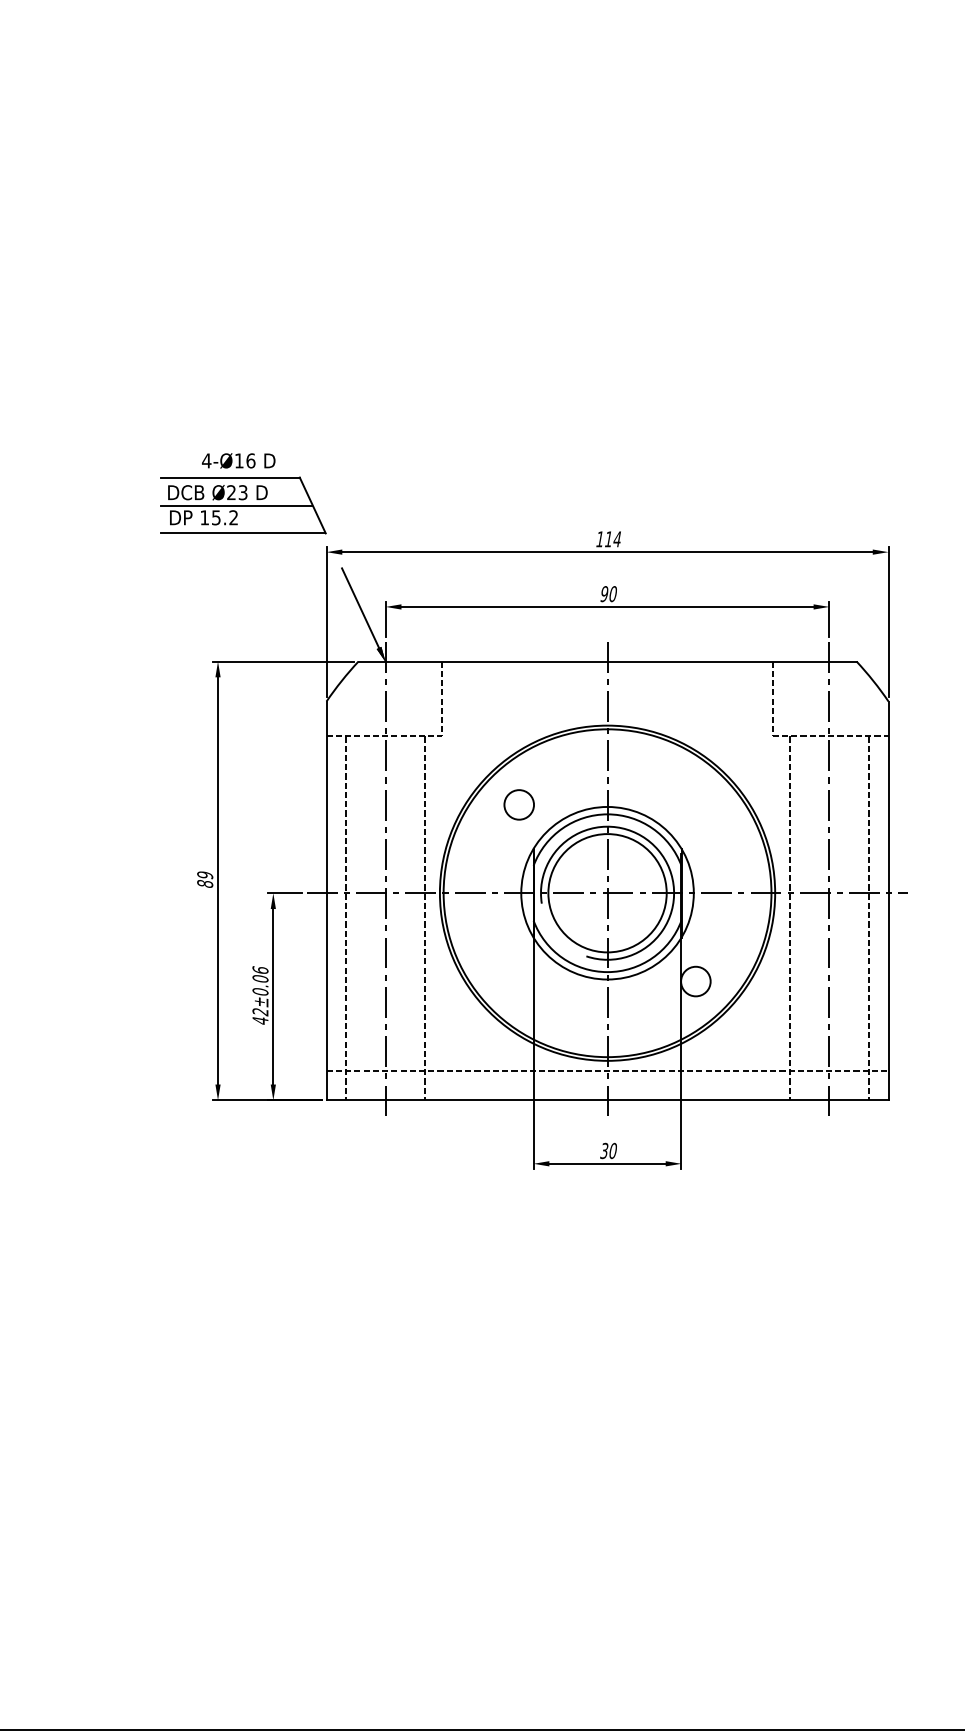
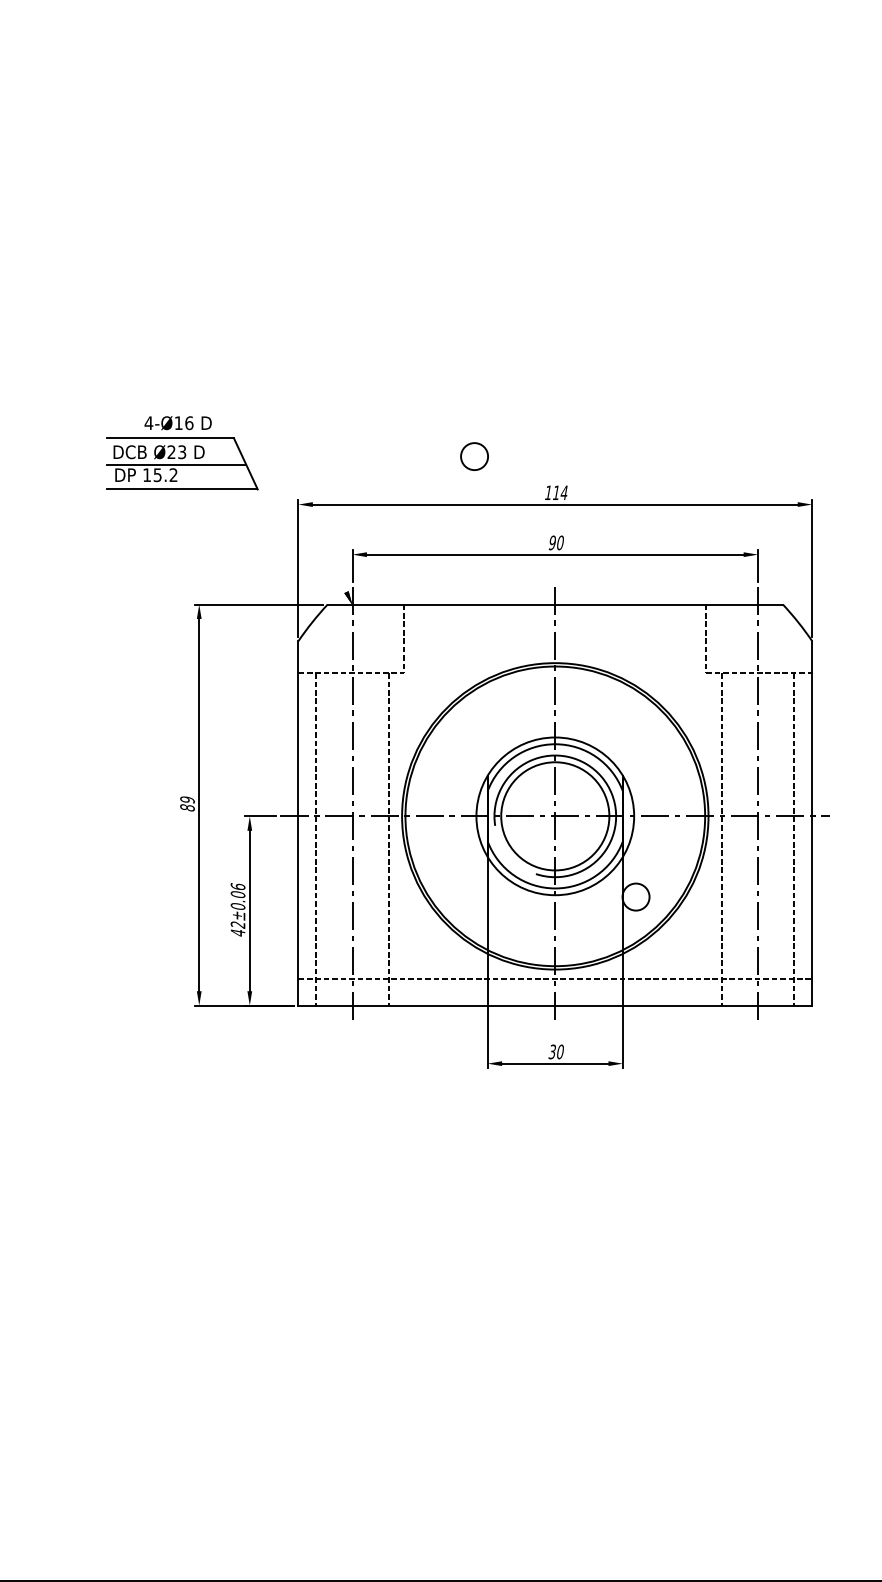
part: (243, 494) -> (182, 453), moved
line: (360, 607) -> (329, 555), removed
circle: (519, 804) -> (474, 456), moved

